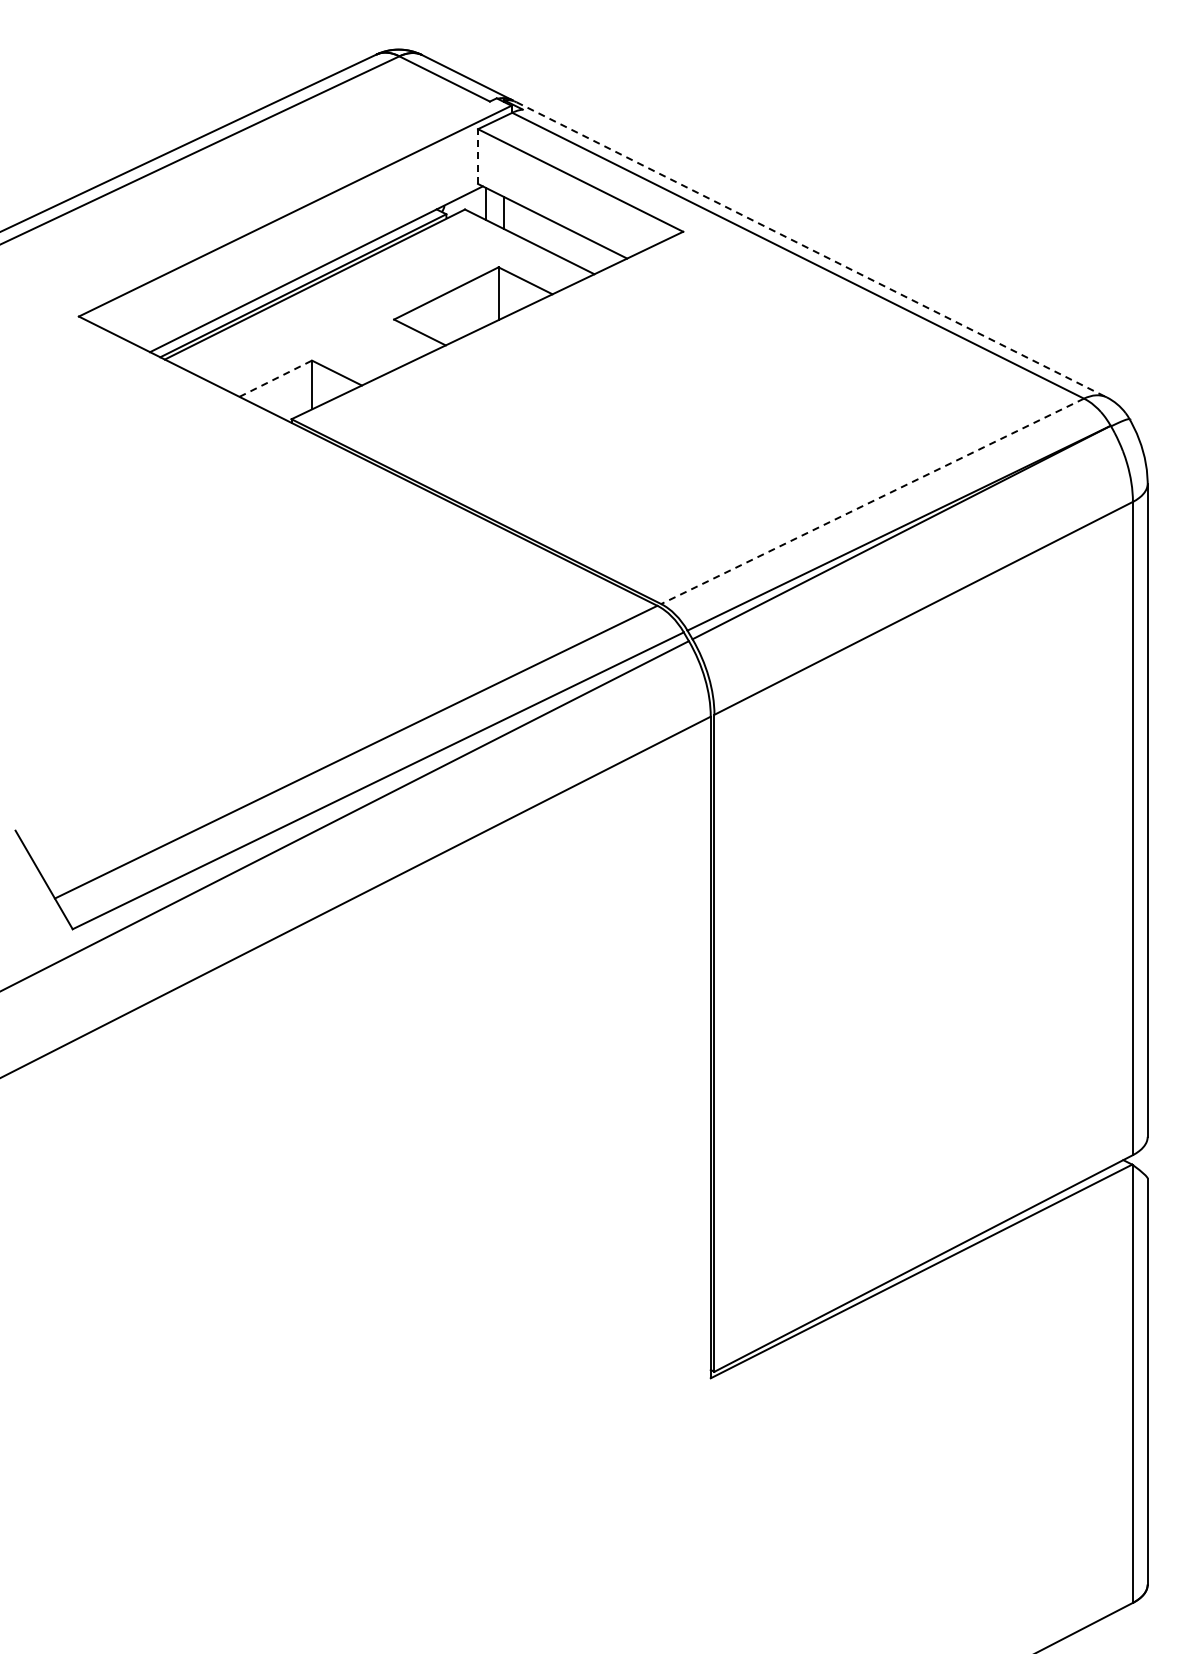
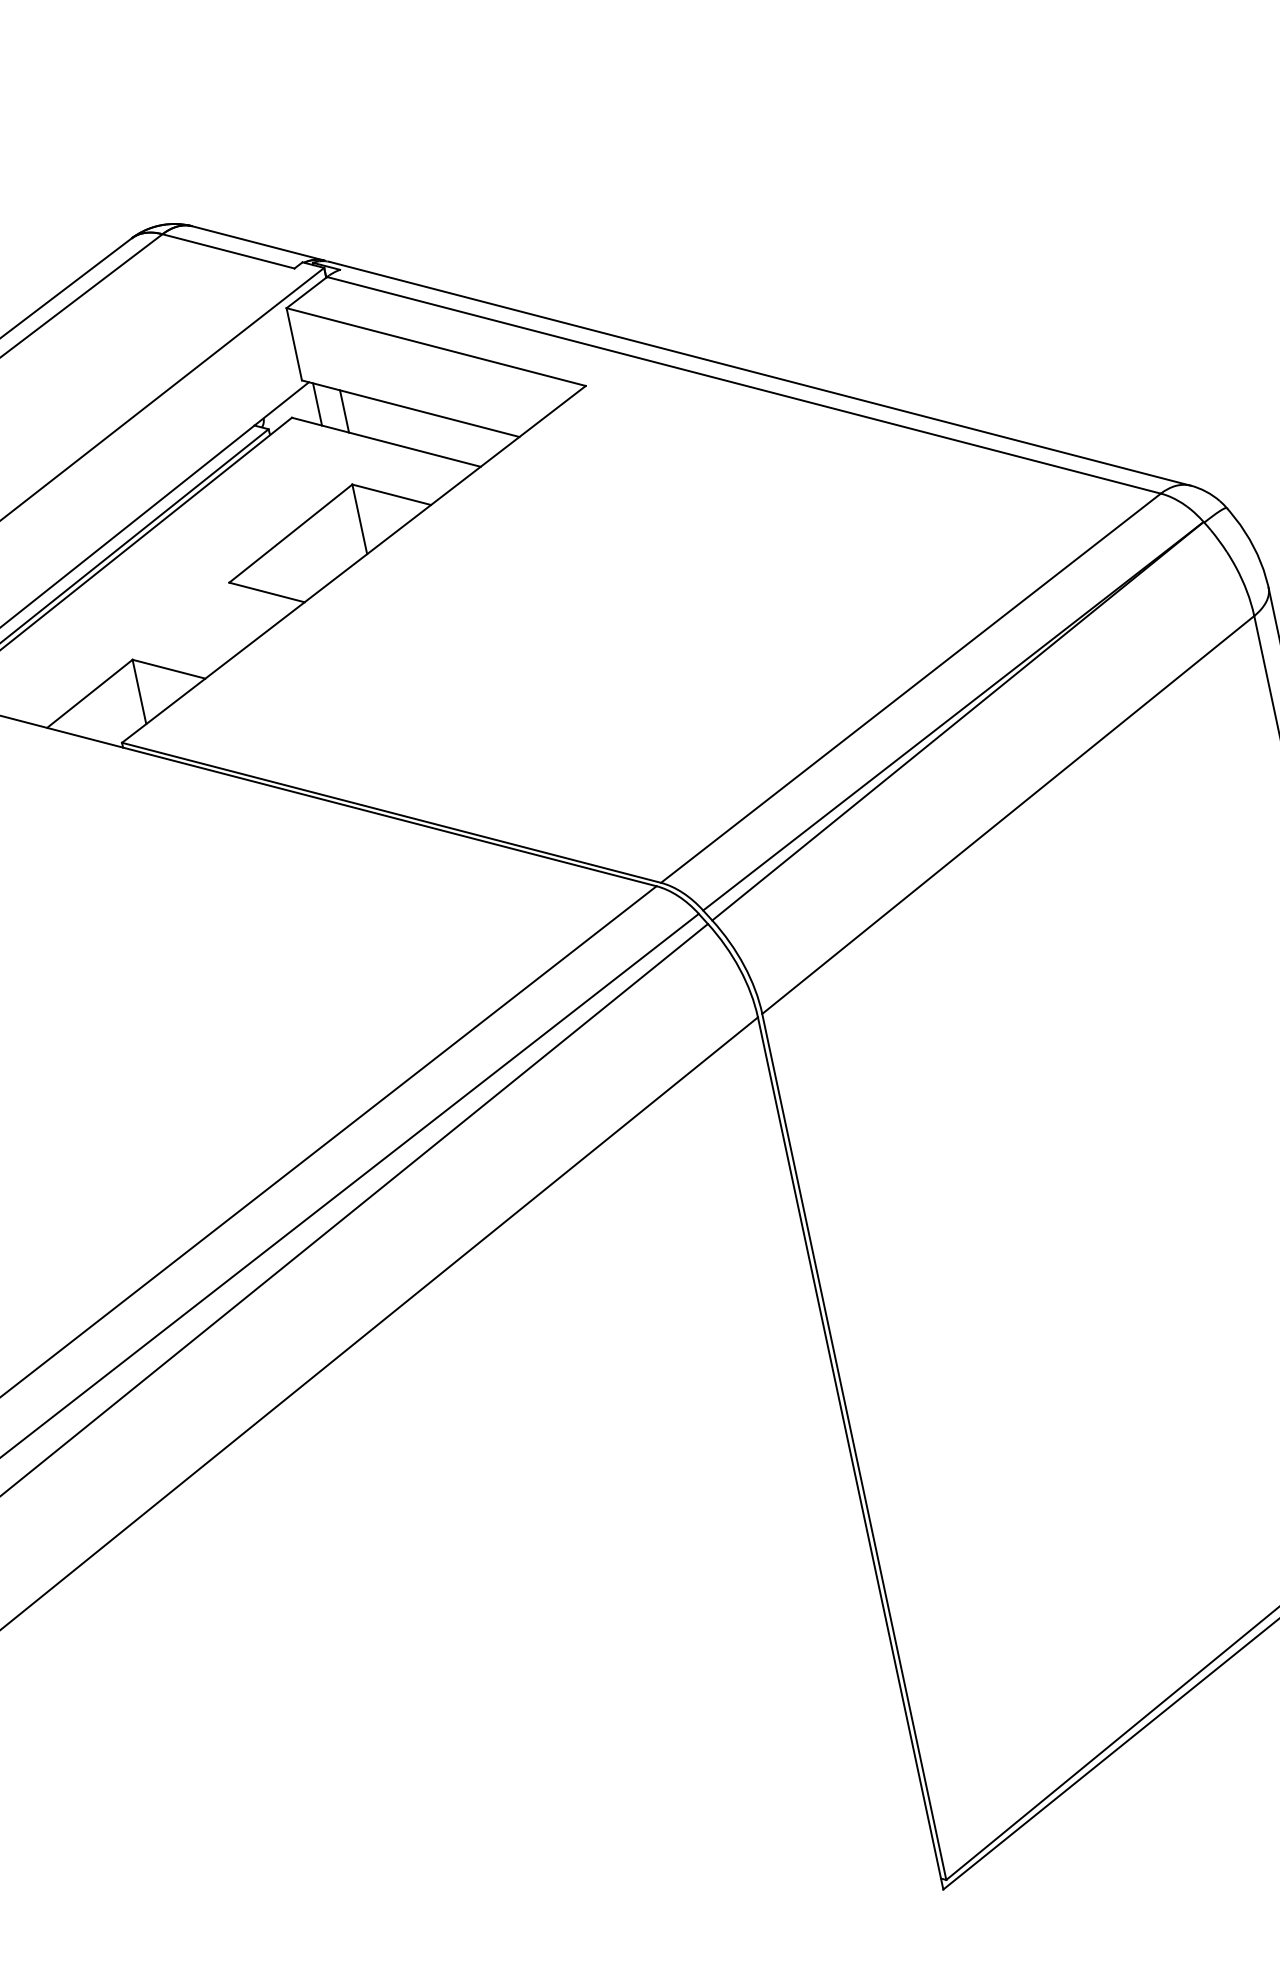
line: (478, 156) -> (294, 344), dashed -> solid
line: (812, 250) -> (761, 374), dashed -> solid
line: (275, 378) -> (89, 693), dashed -> solid
line: (872, 501) -> (910, 688), dashed -> solid

